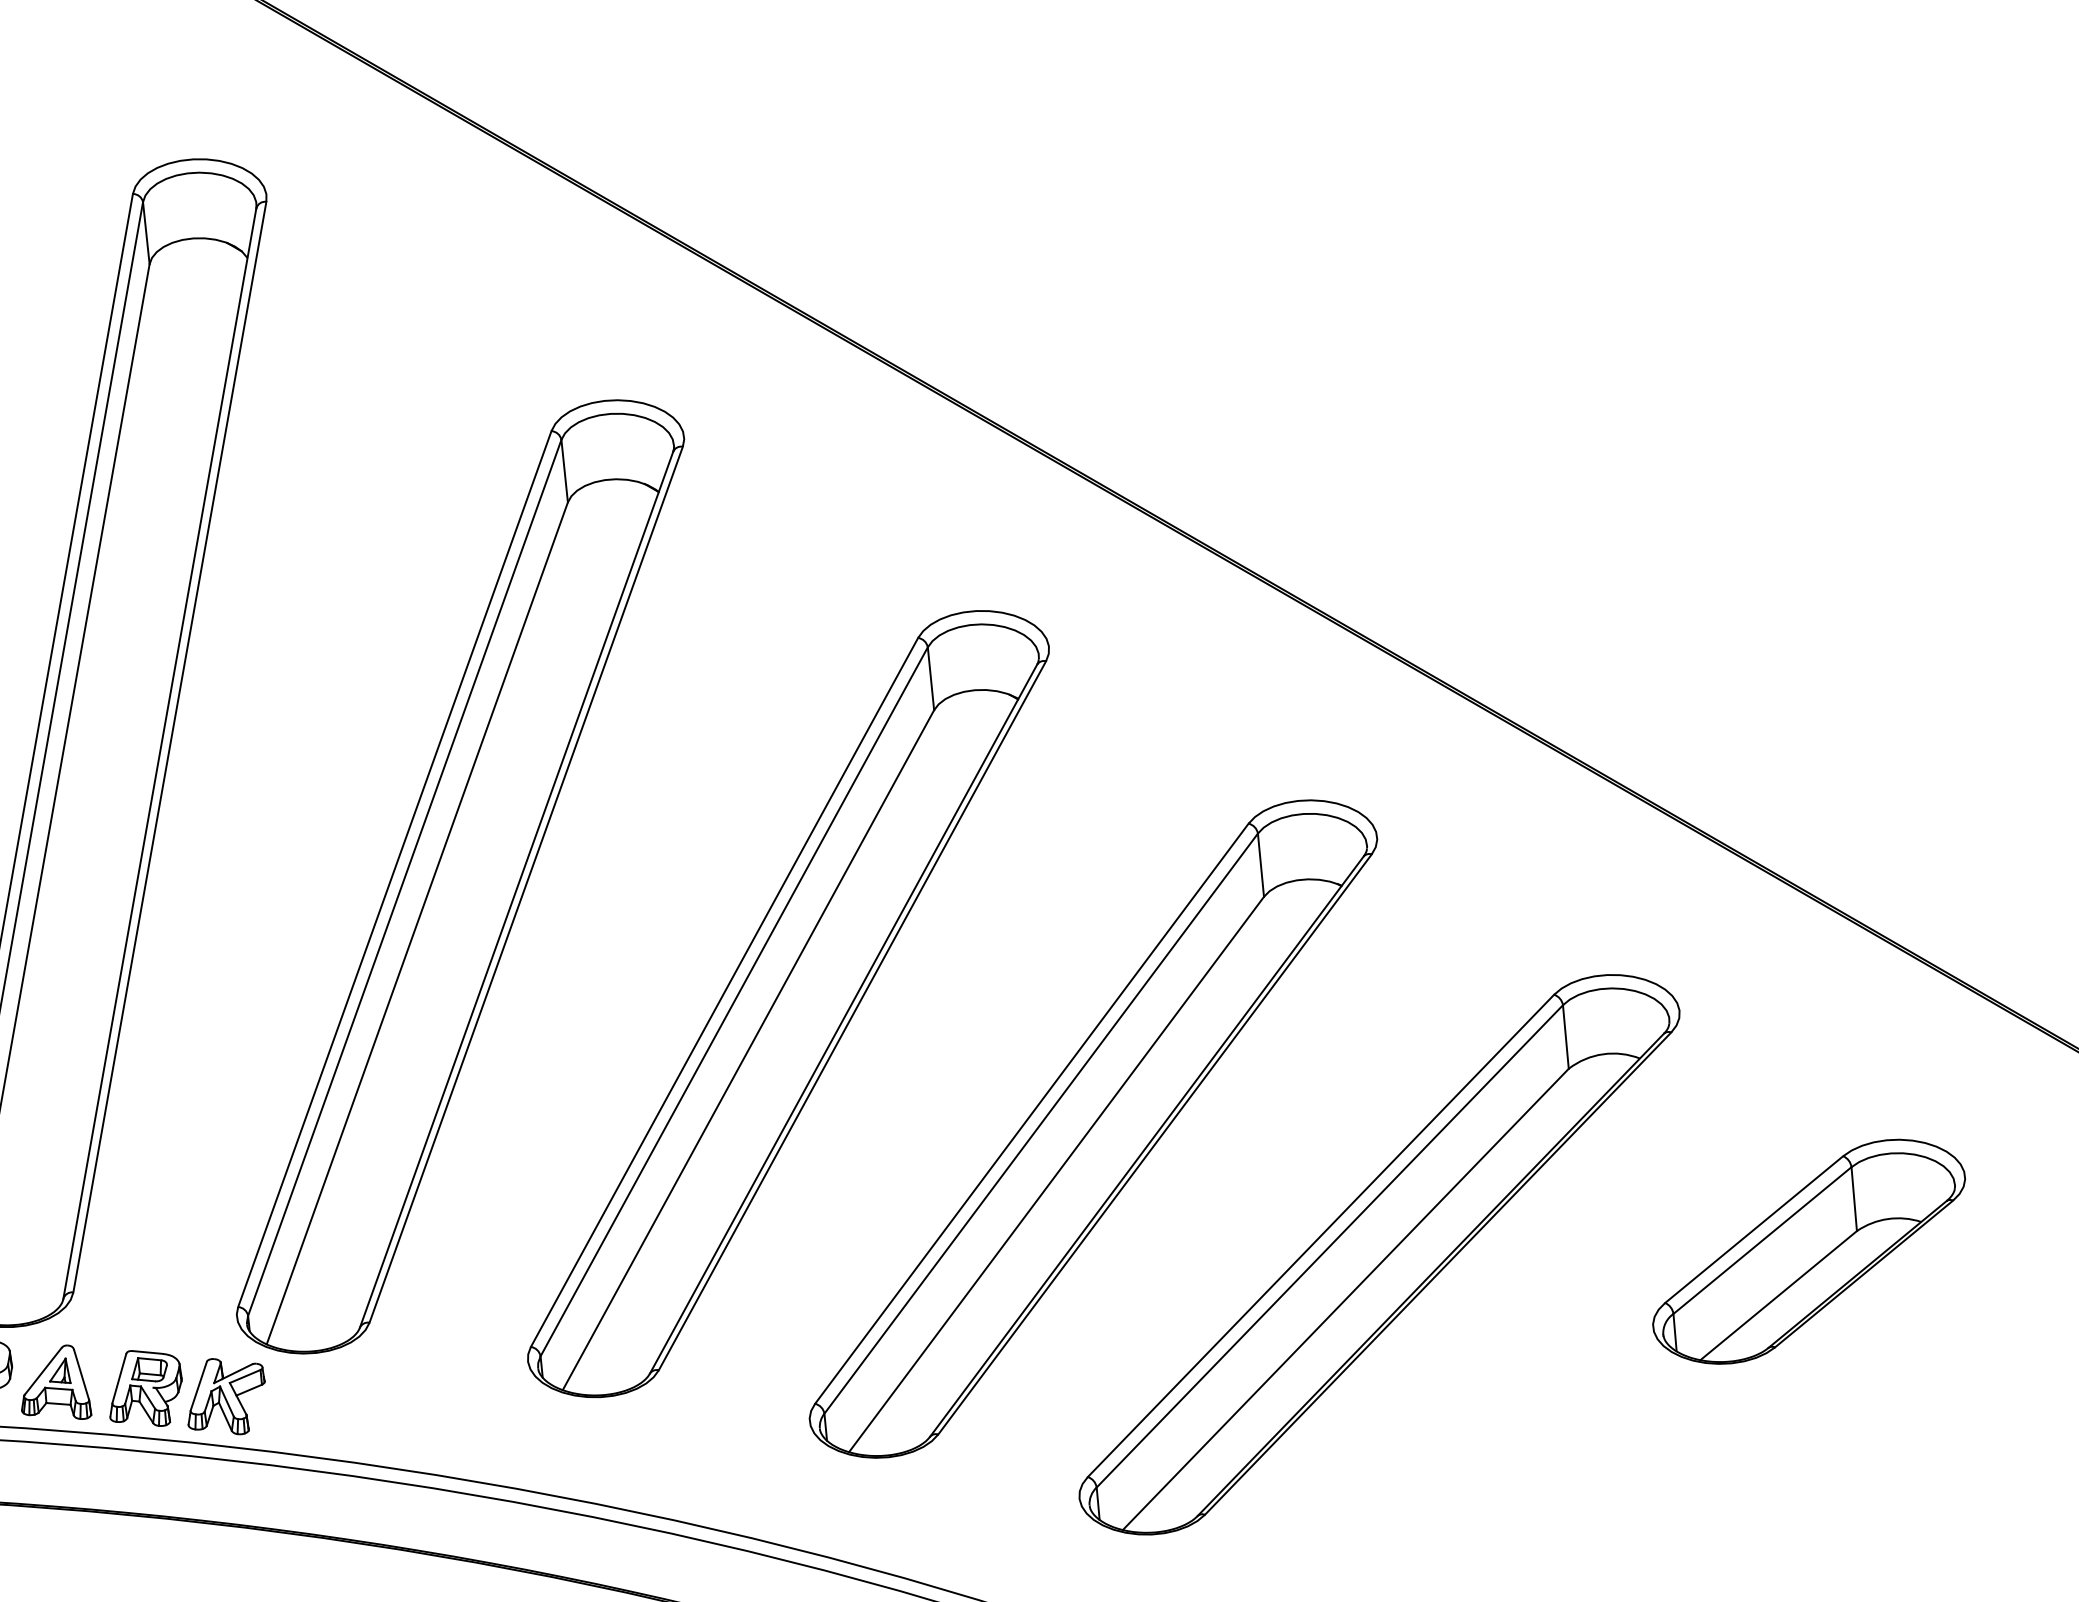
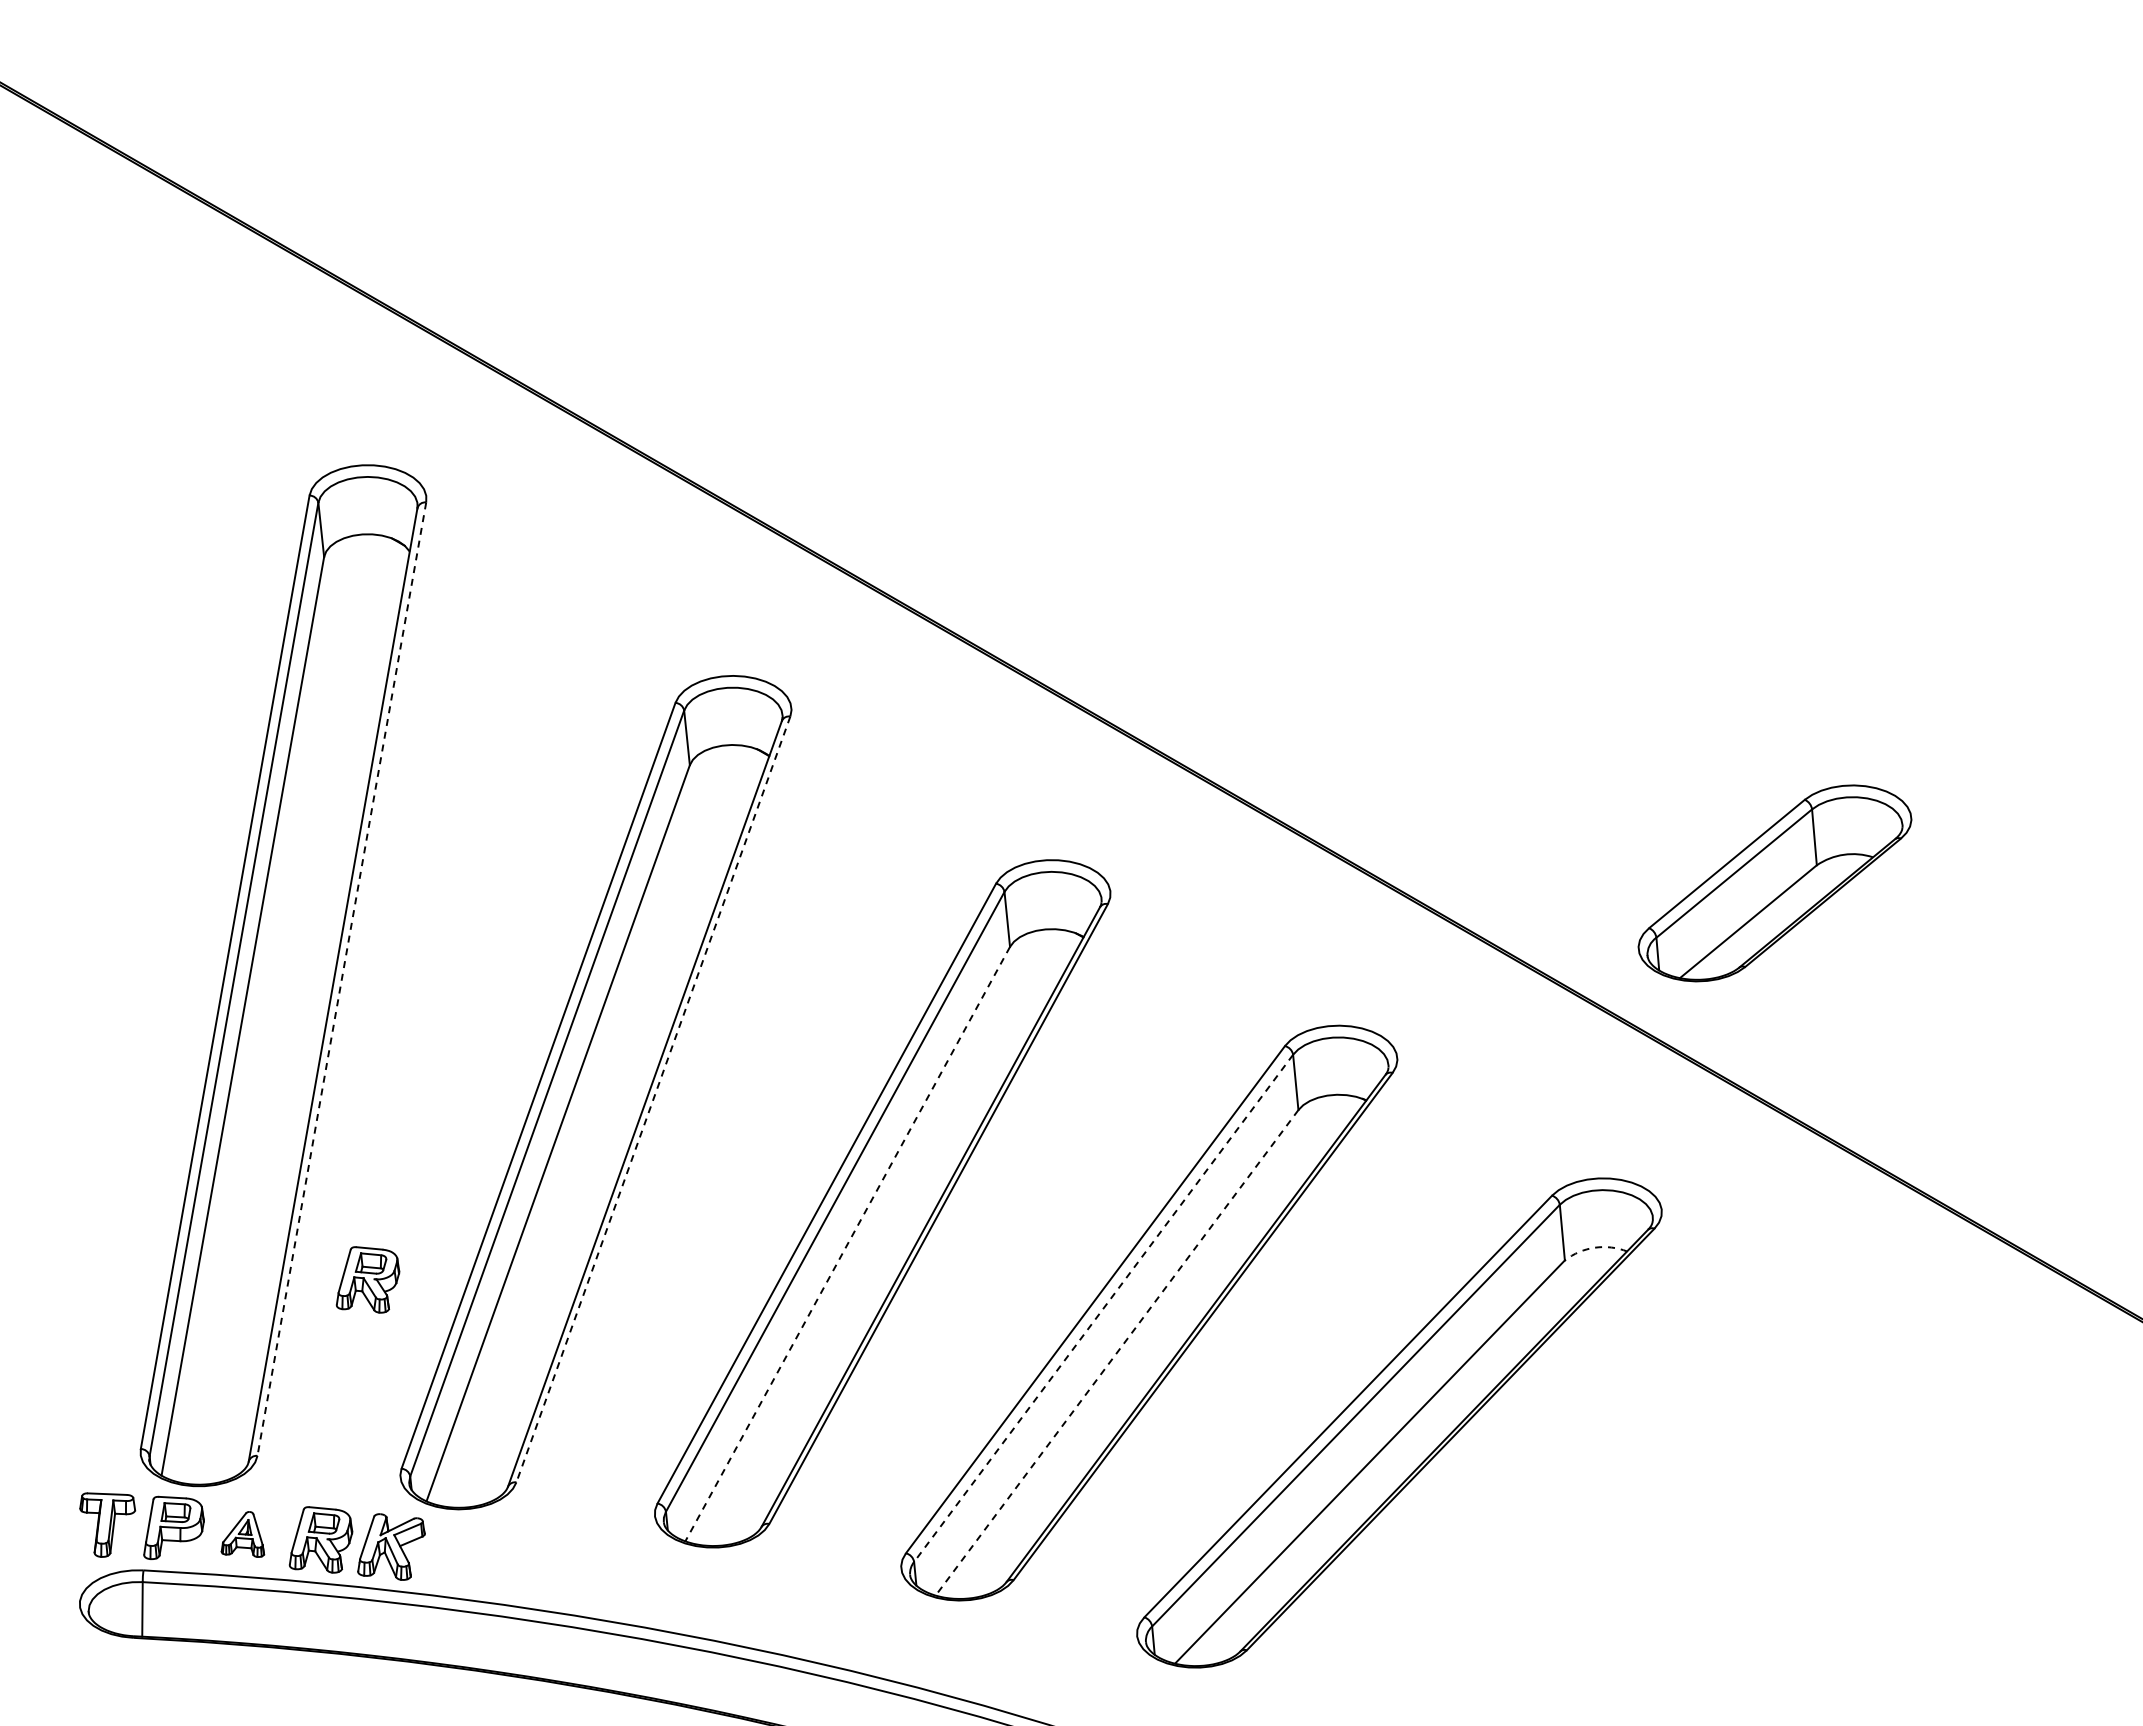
line: (169, 747) -> (341, 979), solid -> dashed
line: (526, 884) -> (653, 1099), solid -> dashed
line: (748, 1050) -> (847, 1244), solid -> dashed
arc: (1602, 1054) -> (1594, 1247), solid -> dashed
part: (199, 1090) -> (367, 1279), added
line: (1041, 1123) -> (1103, 1308), solid -> dashed
line: (1057, 1174) -> (1117, 1352), solid -> dashed
part: (1808, 1251) -> (1774, 883), moved
part: (56, 1382) -> (242, 1534), size x0.7

